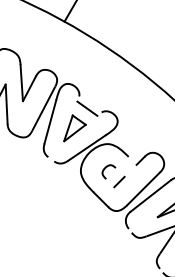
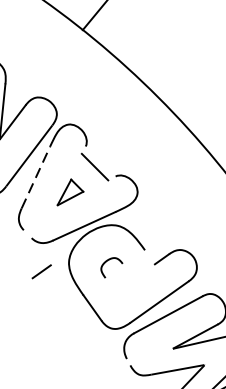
line: (50, 121) -> (36, 176), solid -> dashed
part: (74, 128) -> (70, 193), size x0.7
line: (119, 181) -> (41, 270), moved

